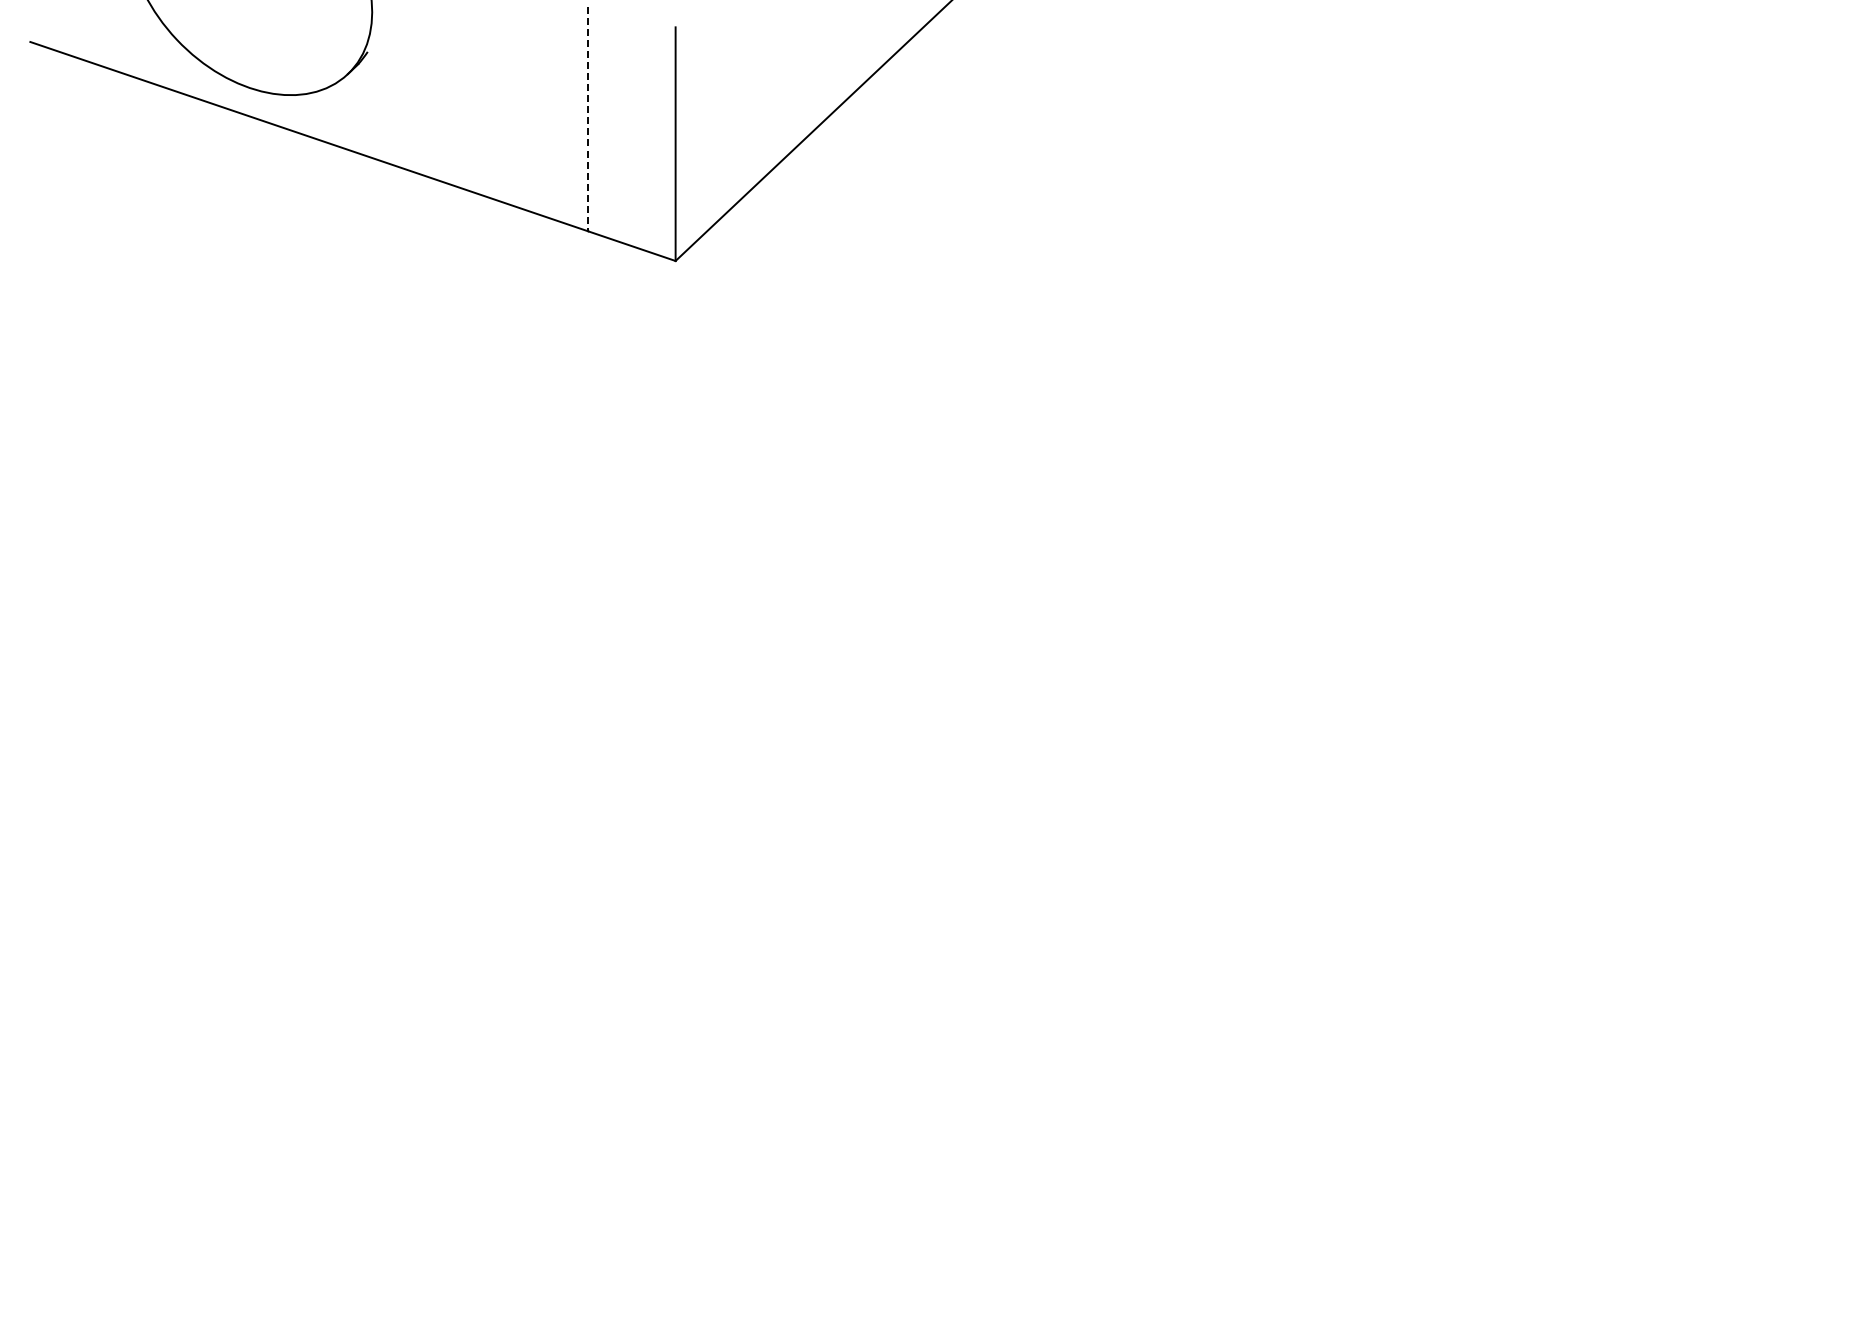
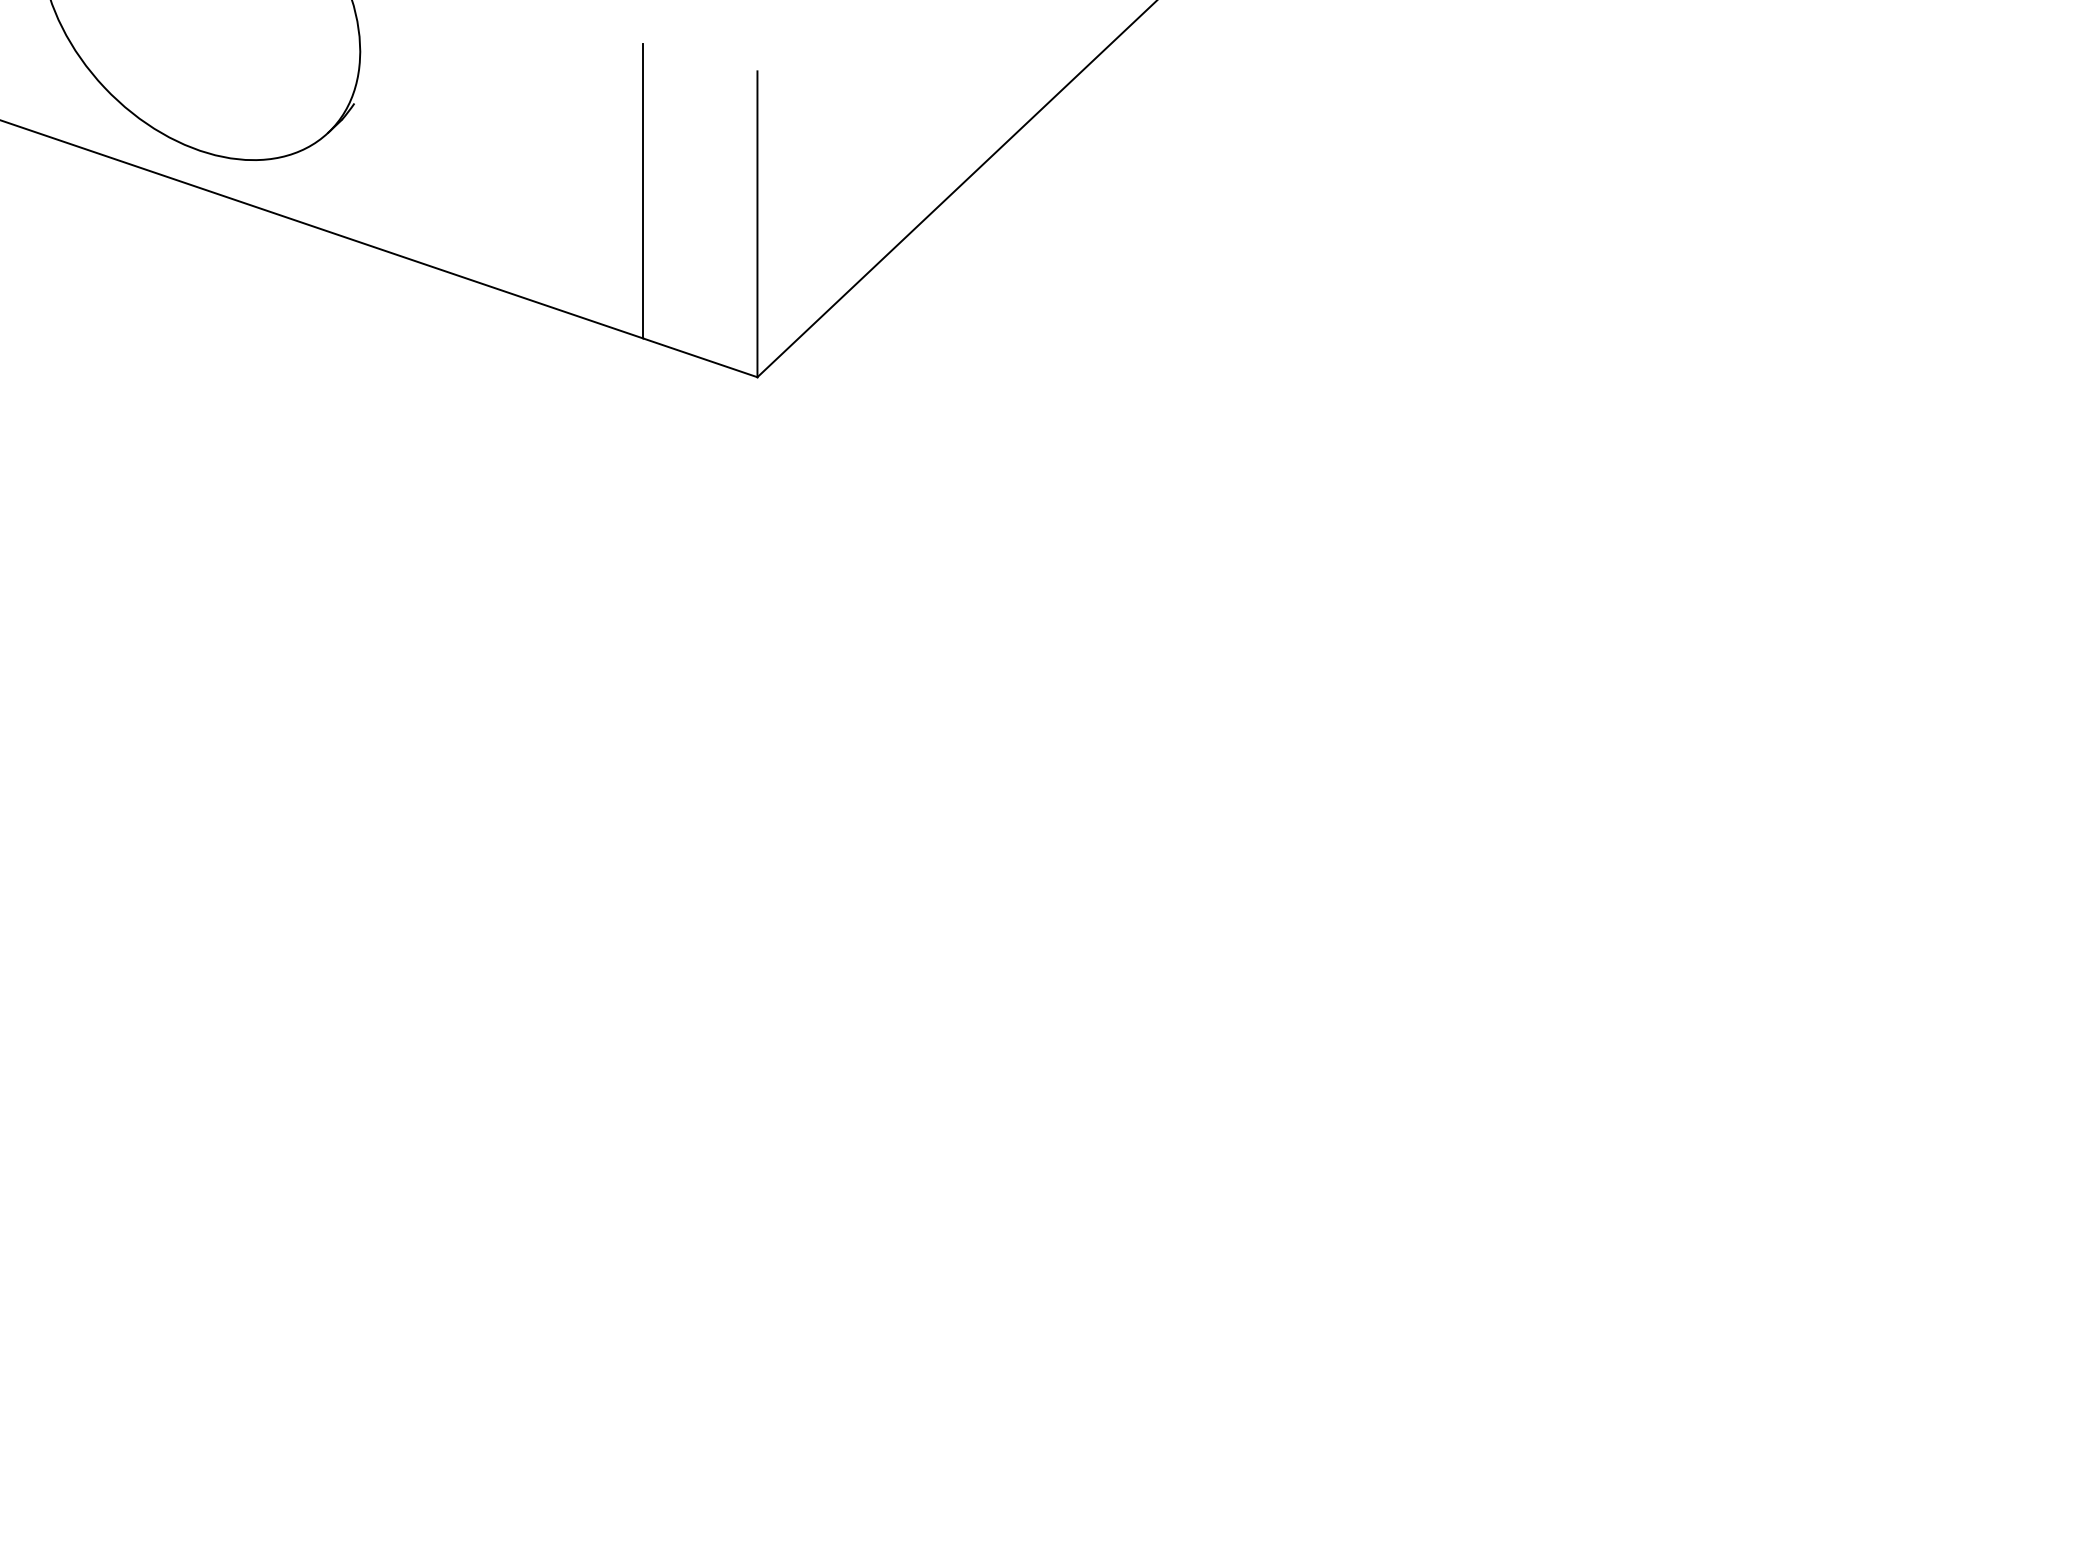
line: (588, 119) -> (643, 191), dashed -> solid

